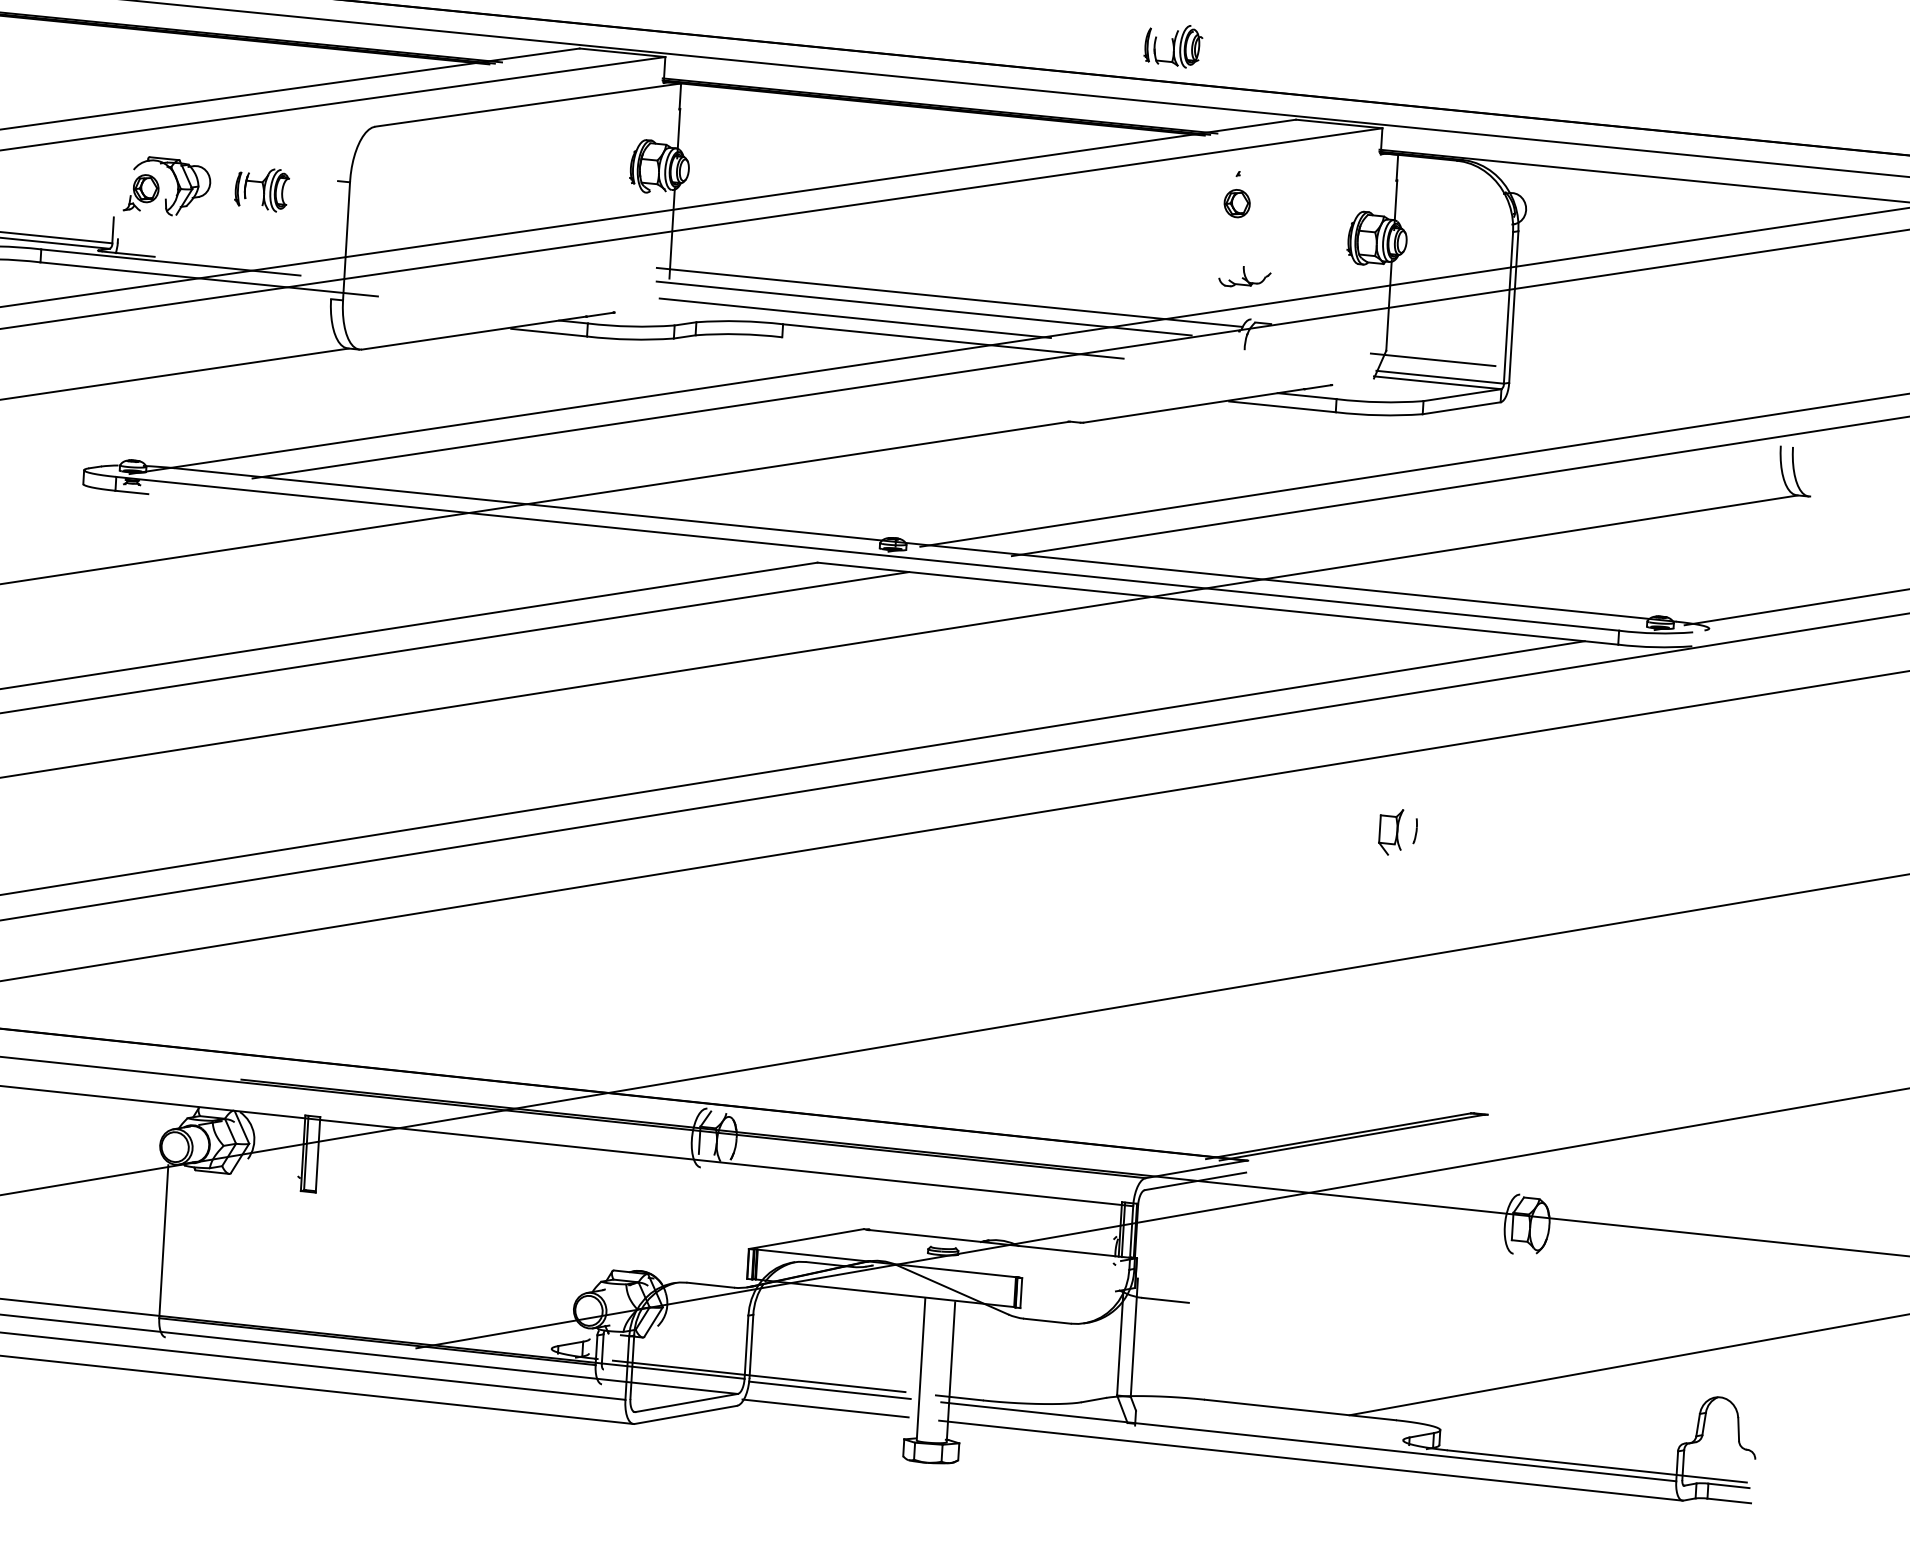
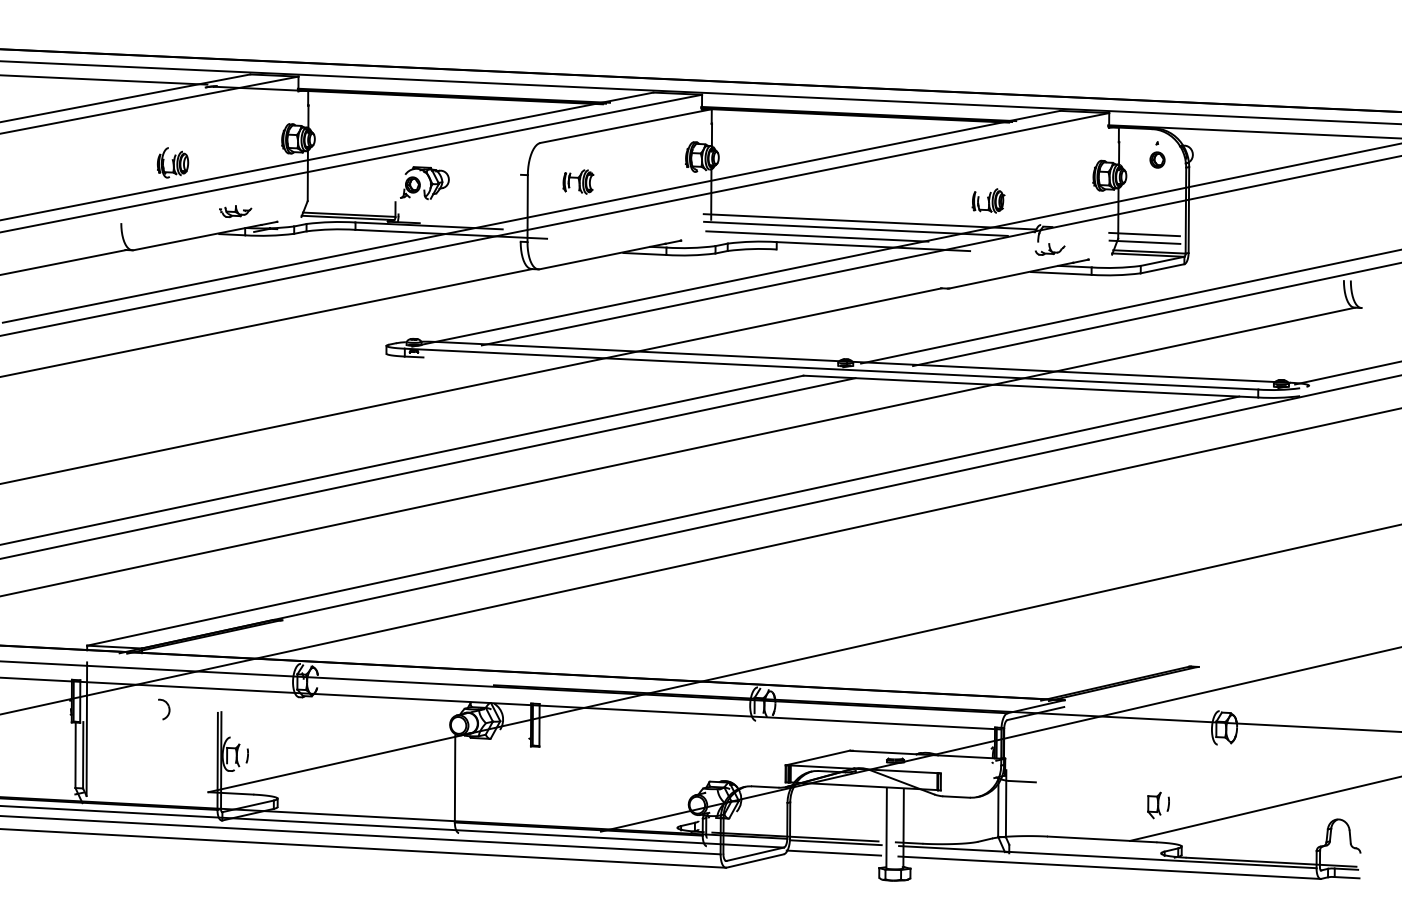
part: (1173, 45) -> (988, 200), moved
part: (262, 188) -> (578, 181), moved
part: (1237, 193) -> (1157, 154), moved
part: (1245, 277) -> (1050, 249), moved
line: (1433, 346) -> (1144, 234), added
part: (1397, 832) -> (1158, 805), moved

